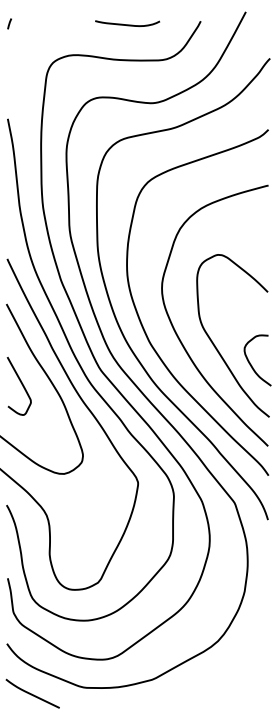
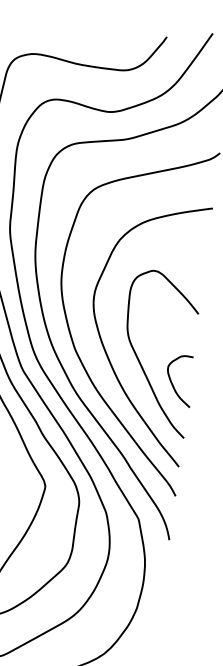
curve: (127, 24) -> (93, 30), removed

